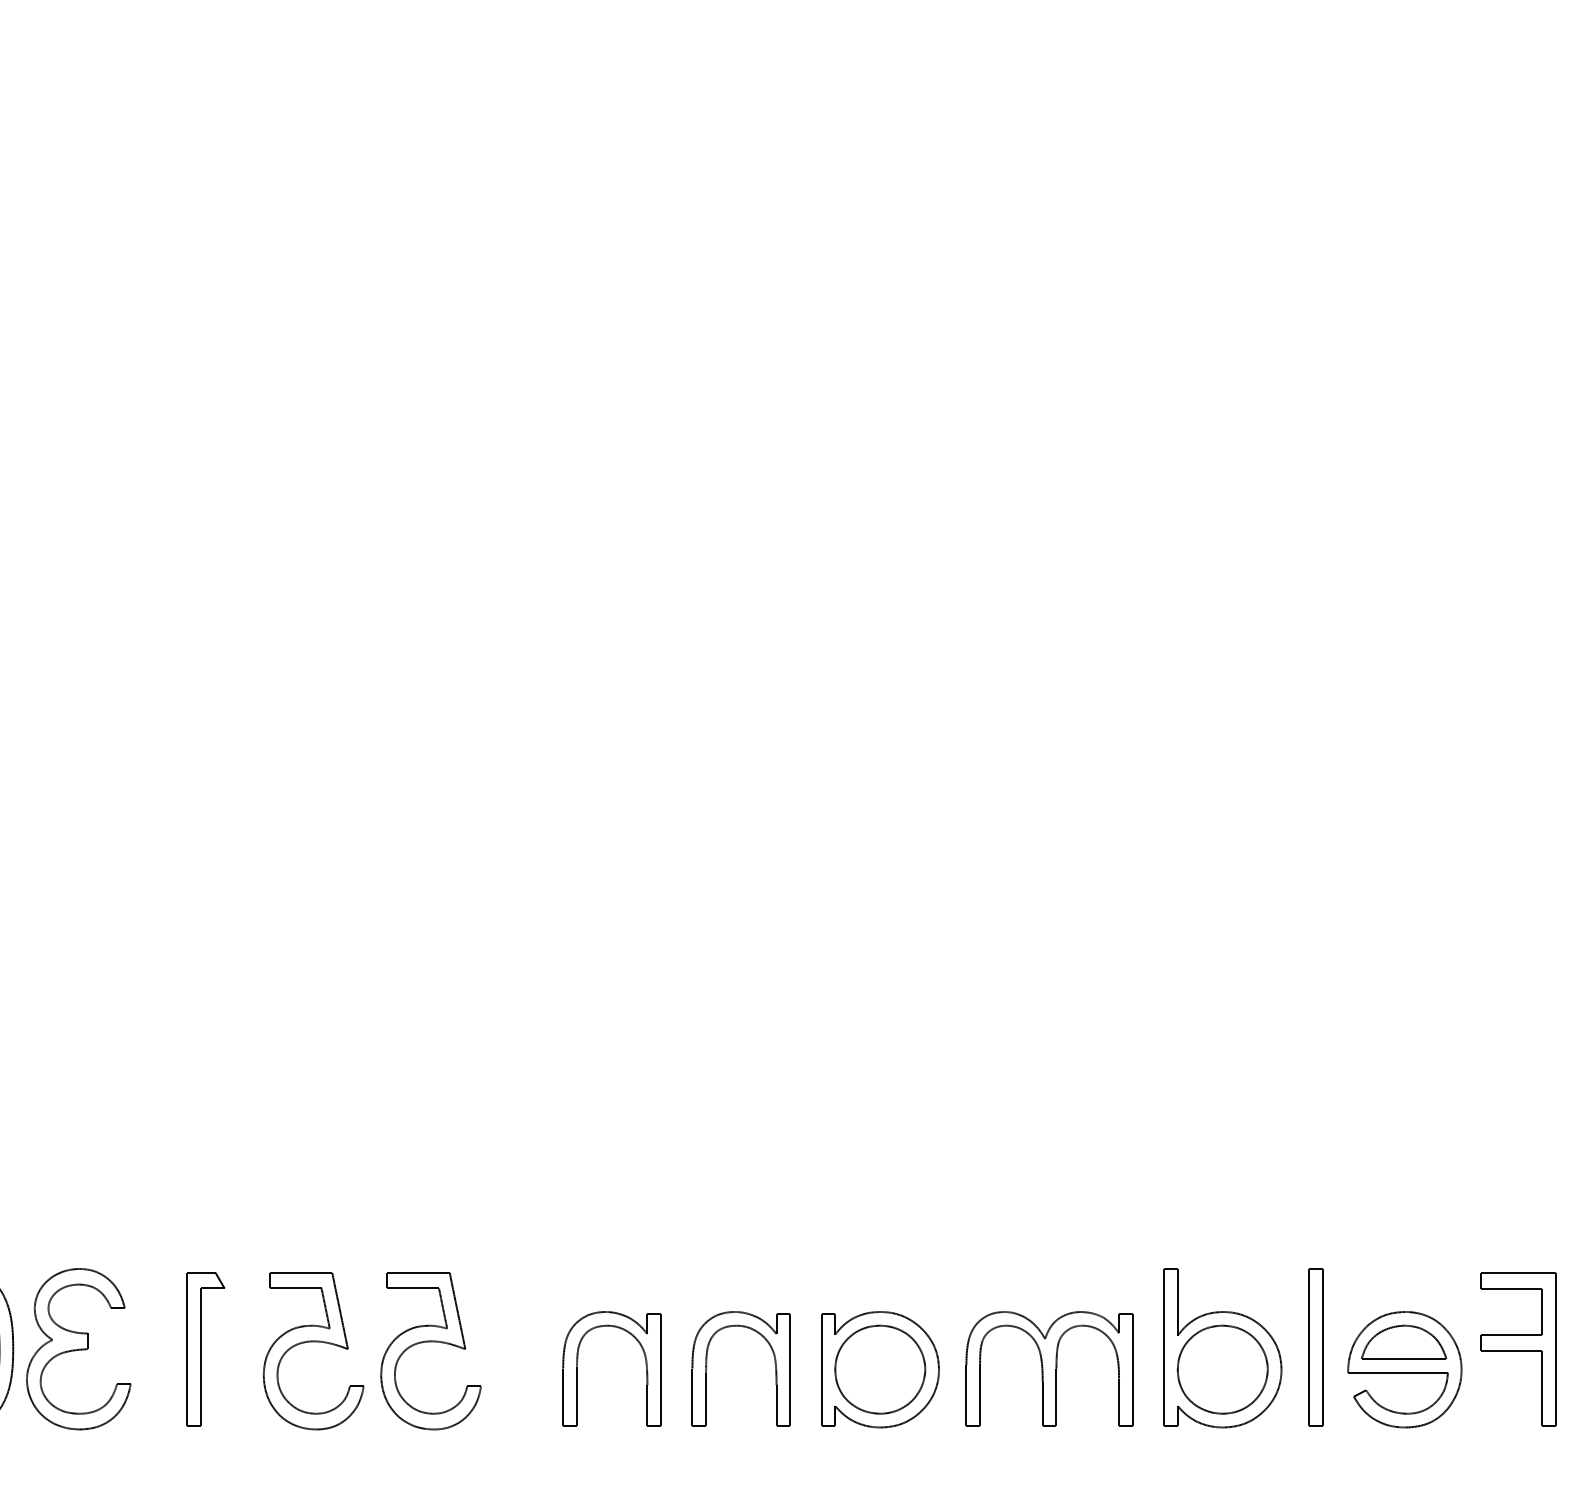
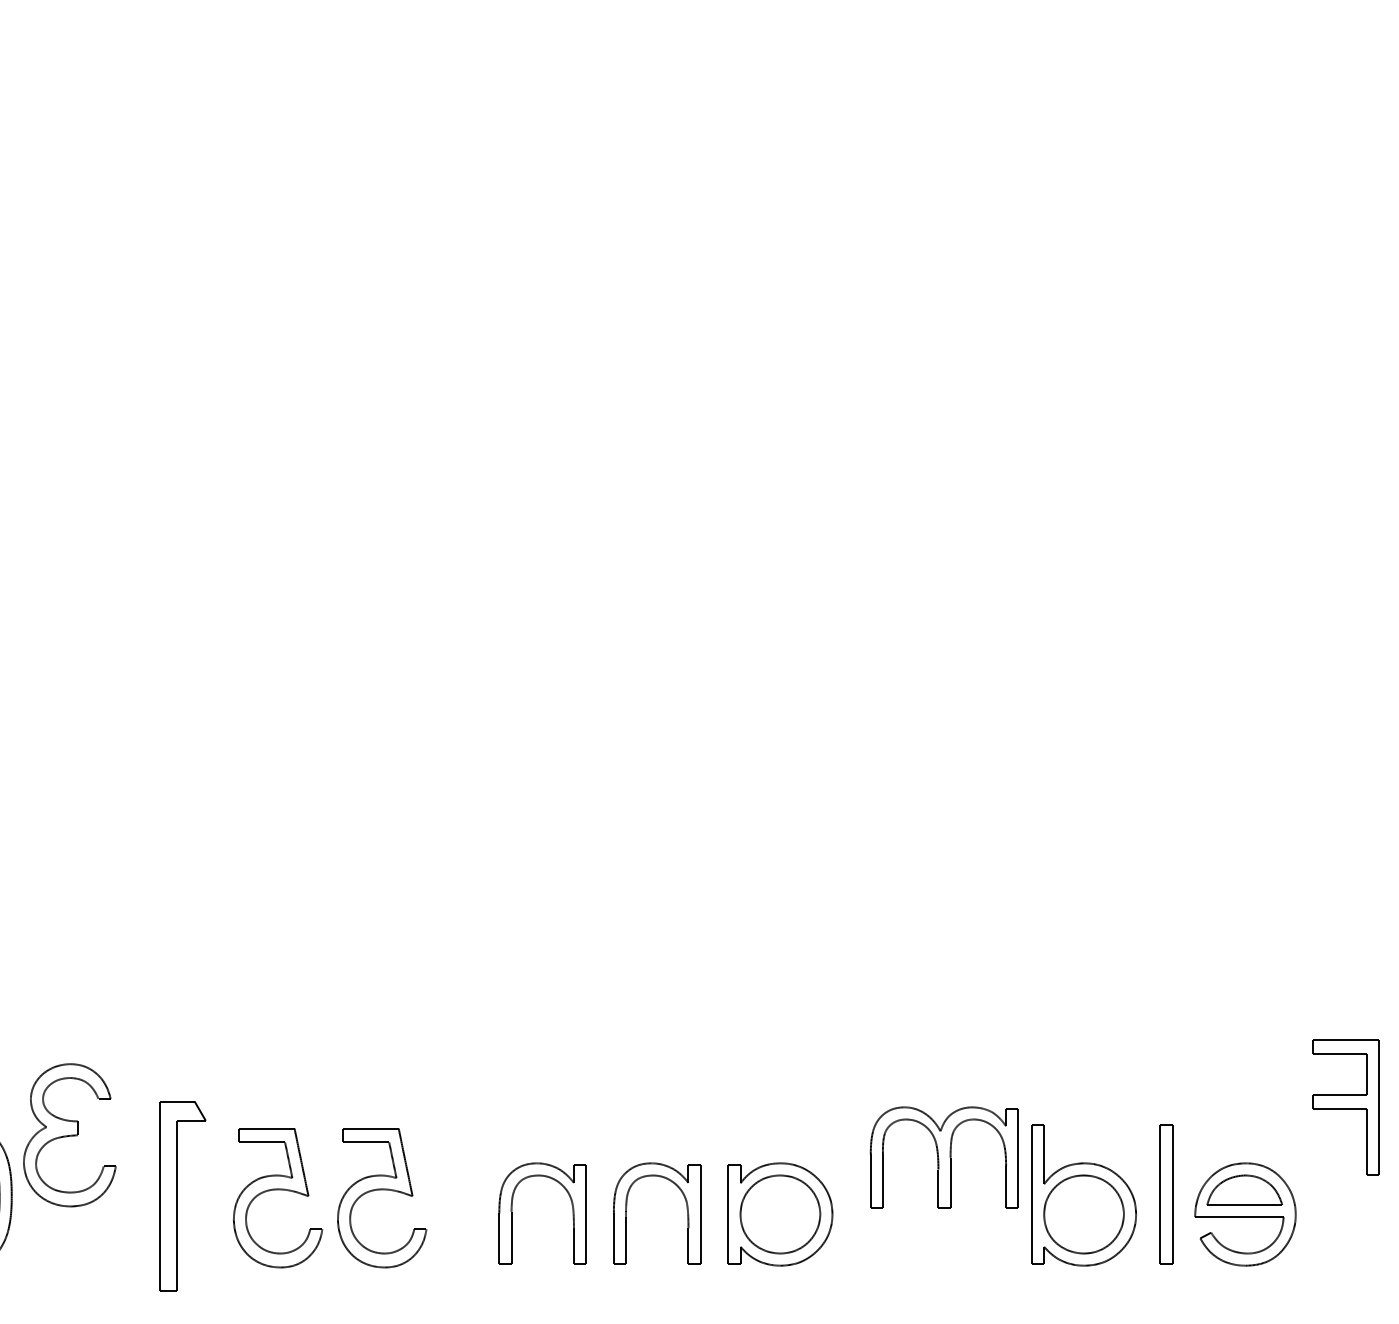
part: (78, 1349) -> (69, 1135), moved
part: (205, 1349) -> (182, 1196), size x1.4
part: (1517, 1349) -> (1345, 1107), moved
part: (1048, 1368) -> (943, 1157), moved

